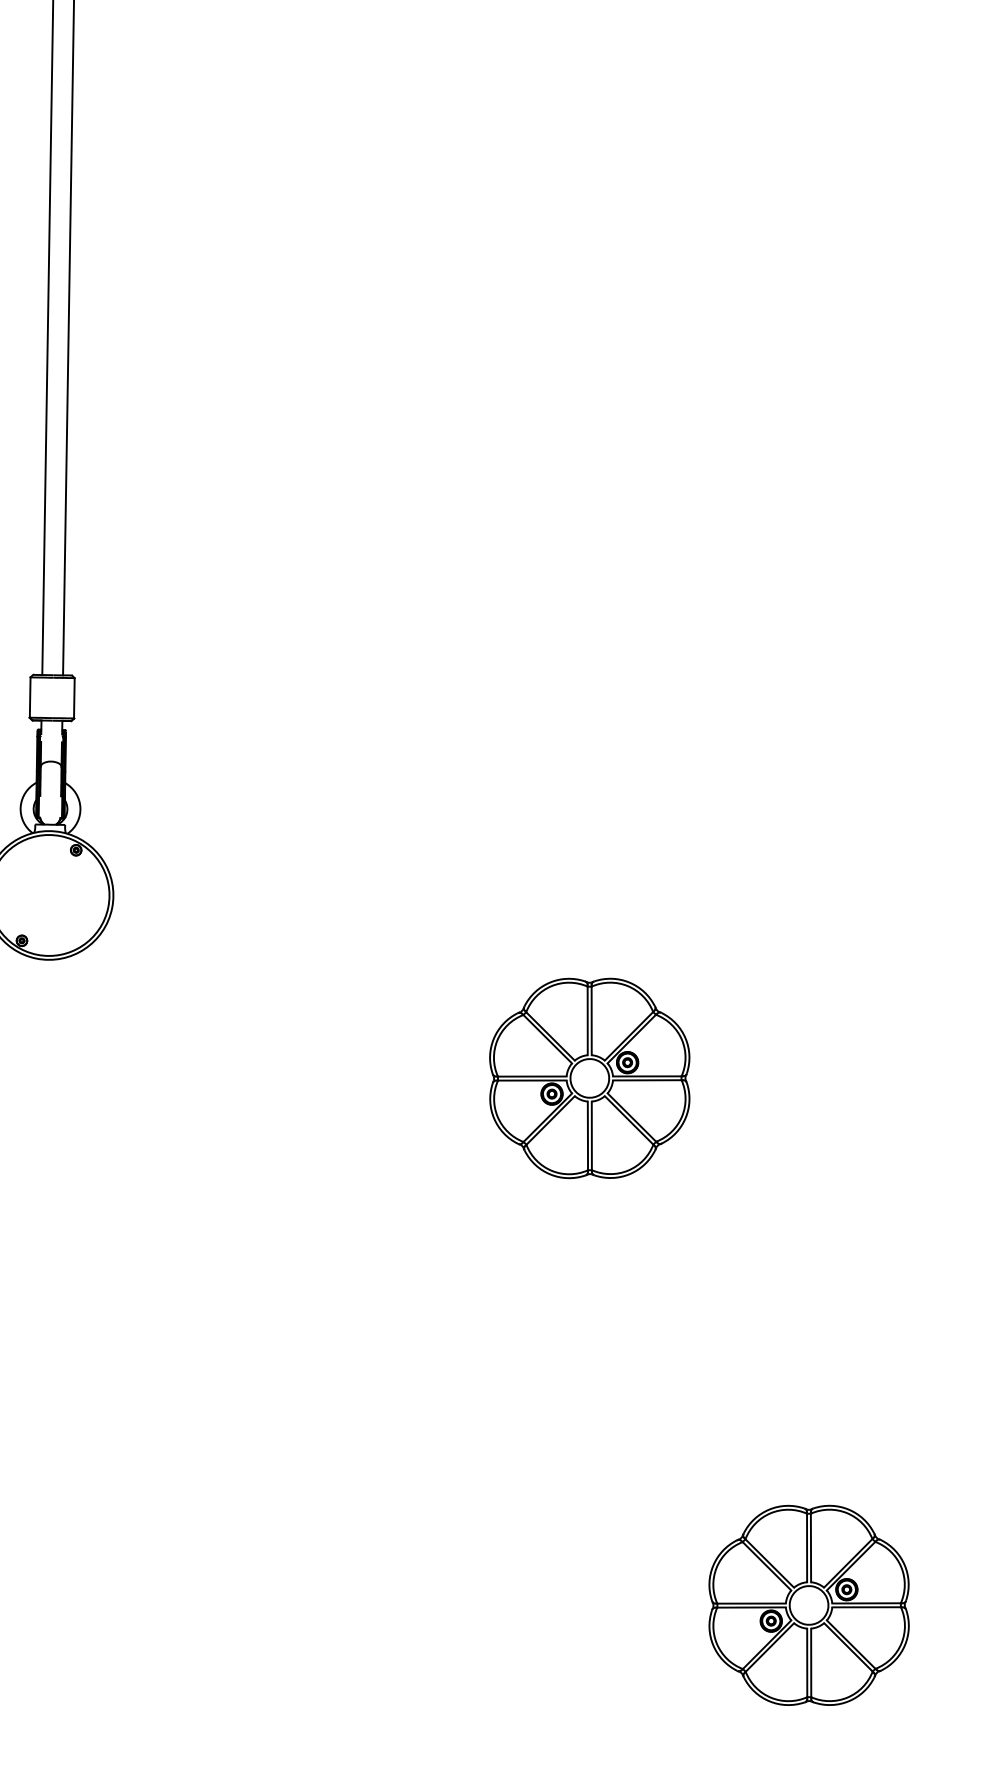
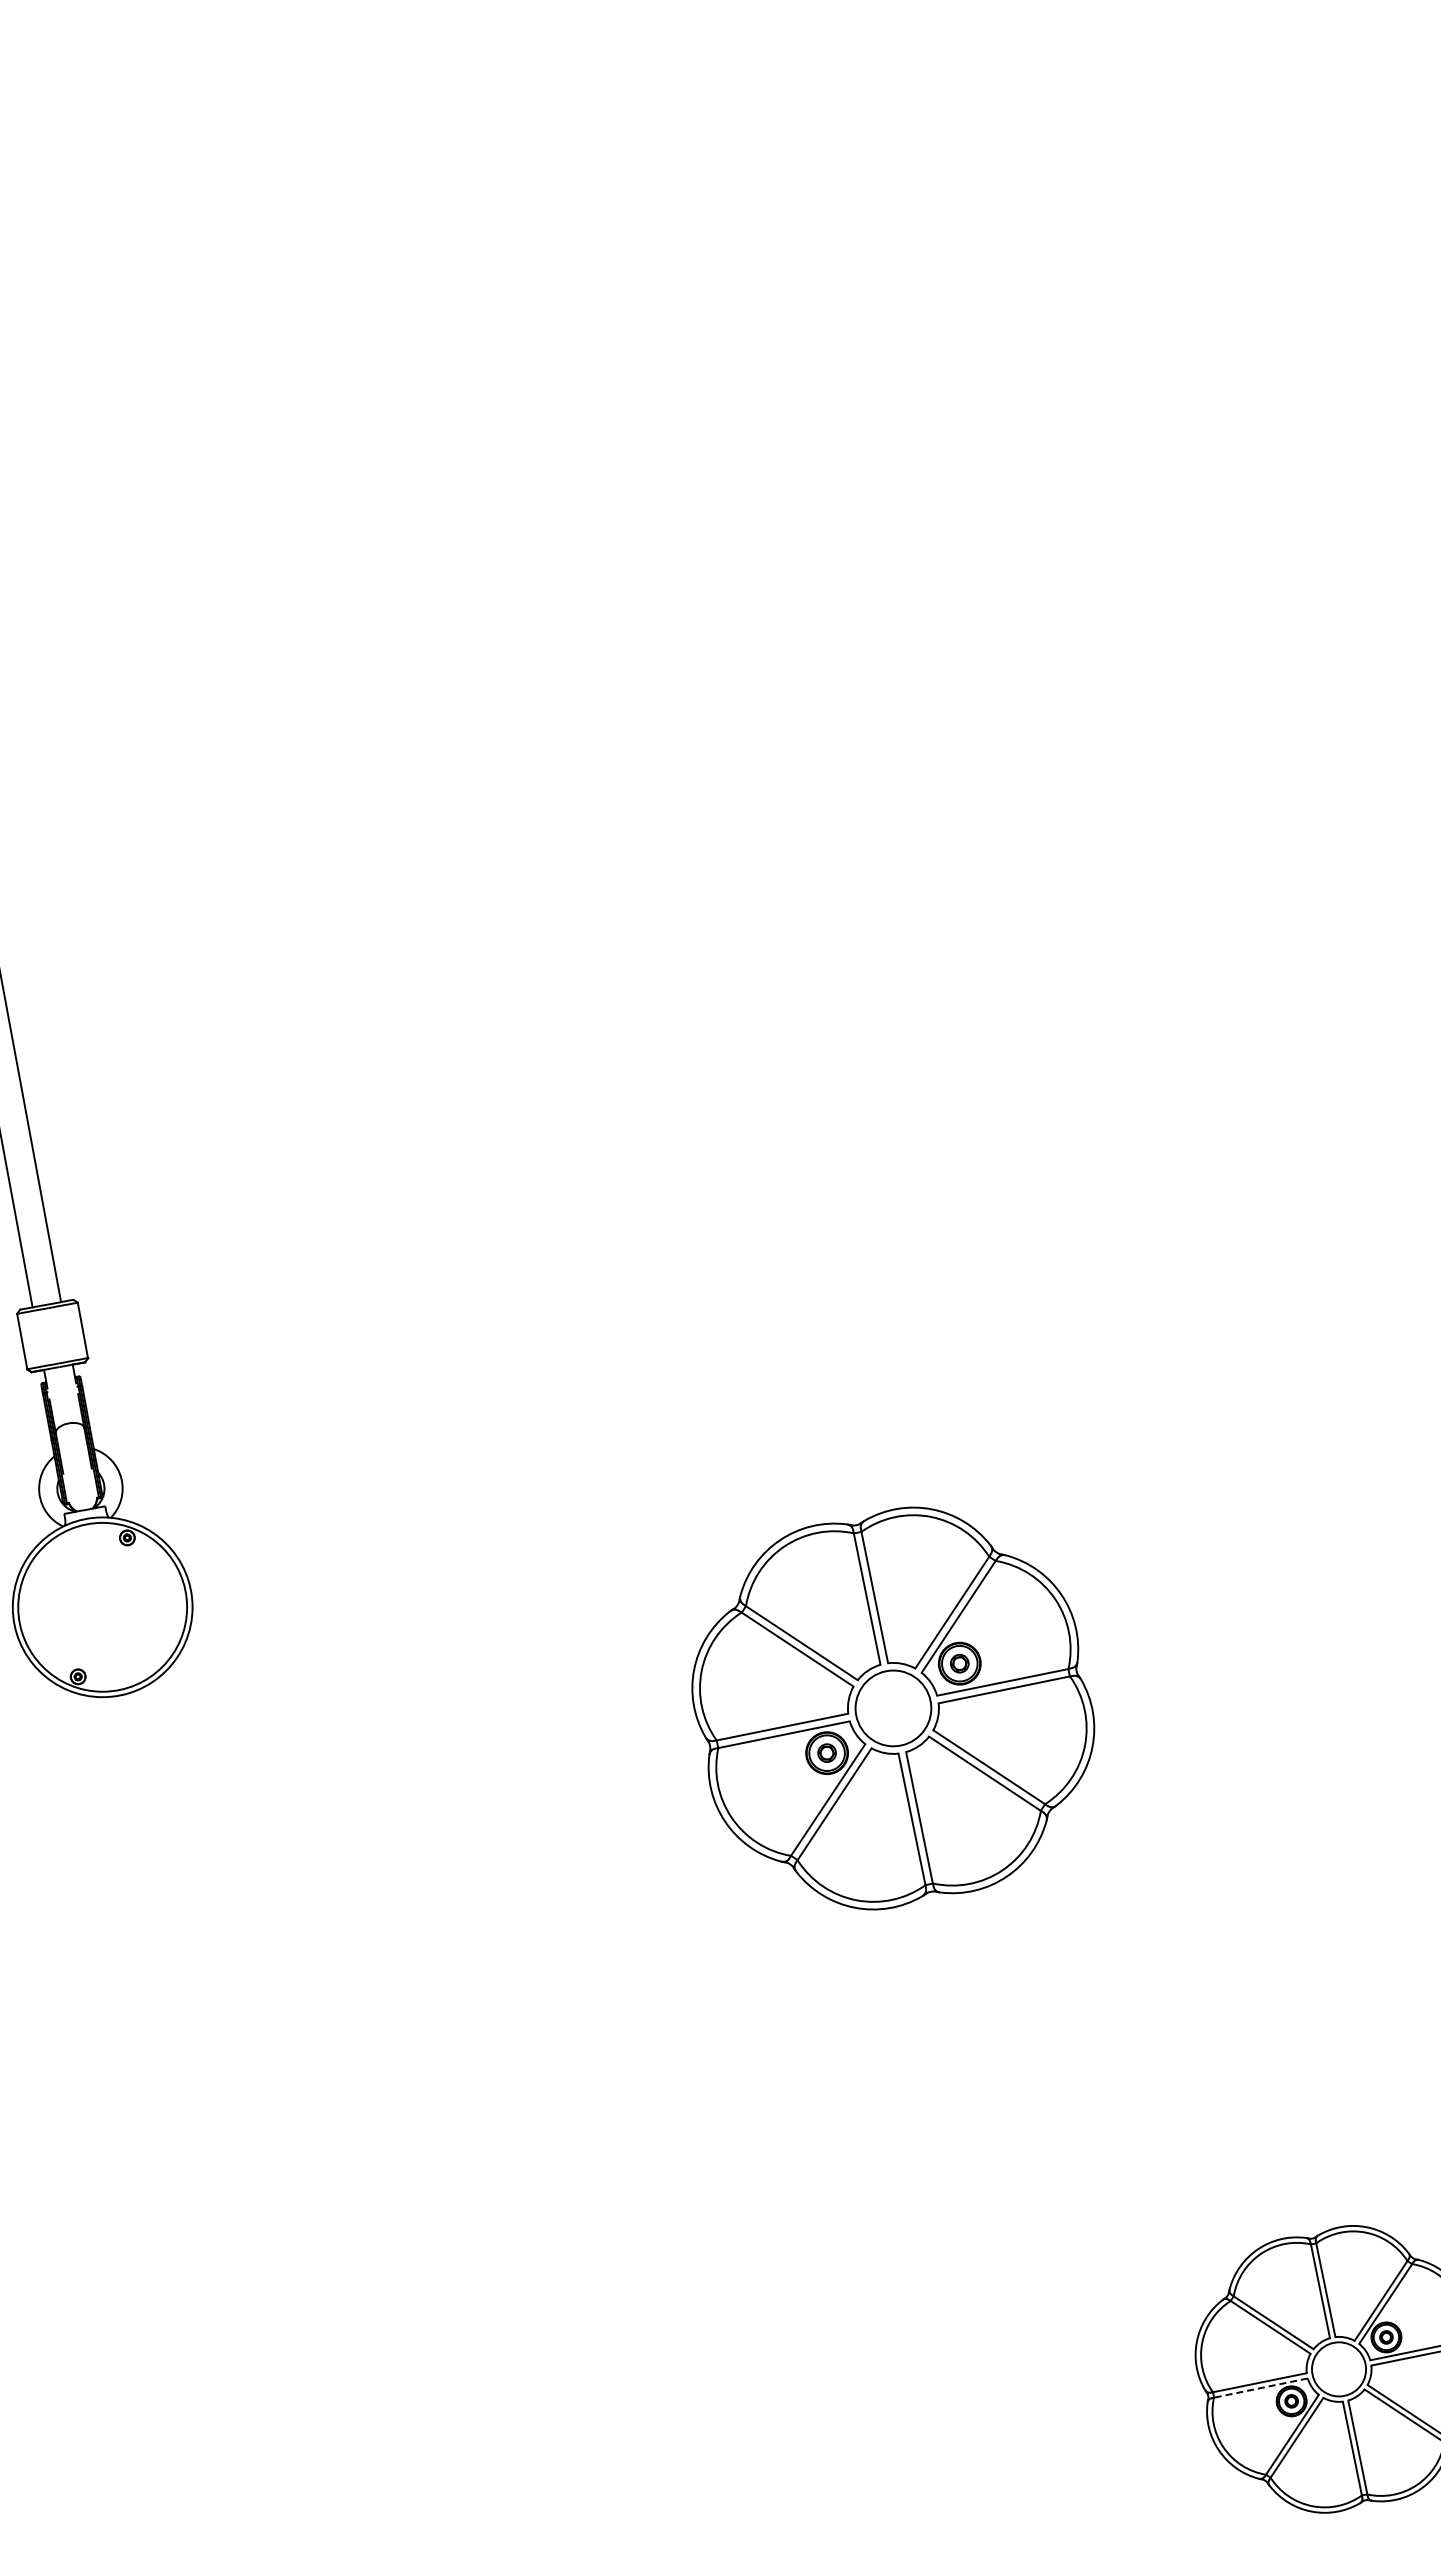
part: (589, 1078) -> (893, 1708), size x1.4
line: (751, 1607) -> (1260, 2388), solid -> dashed

